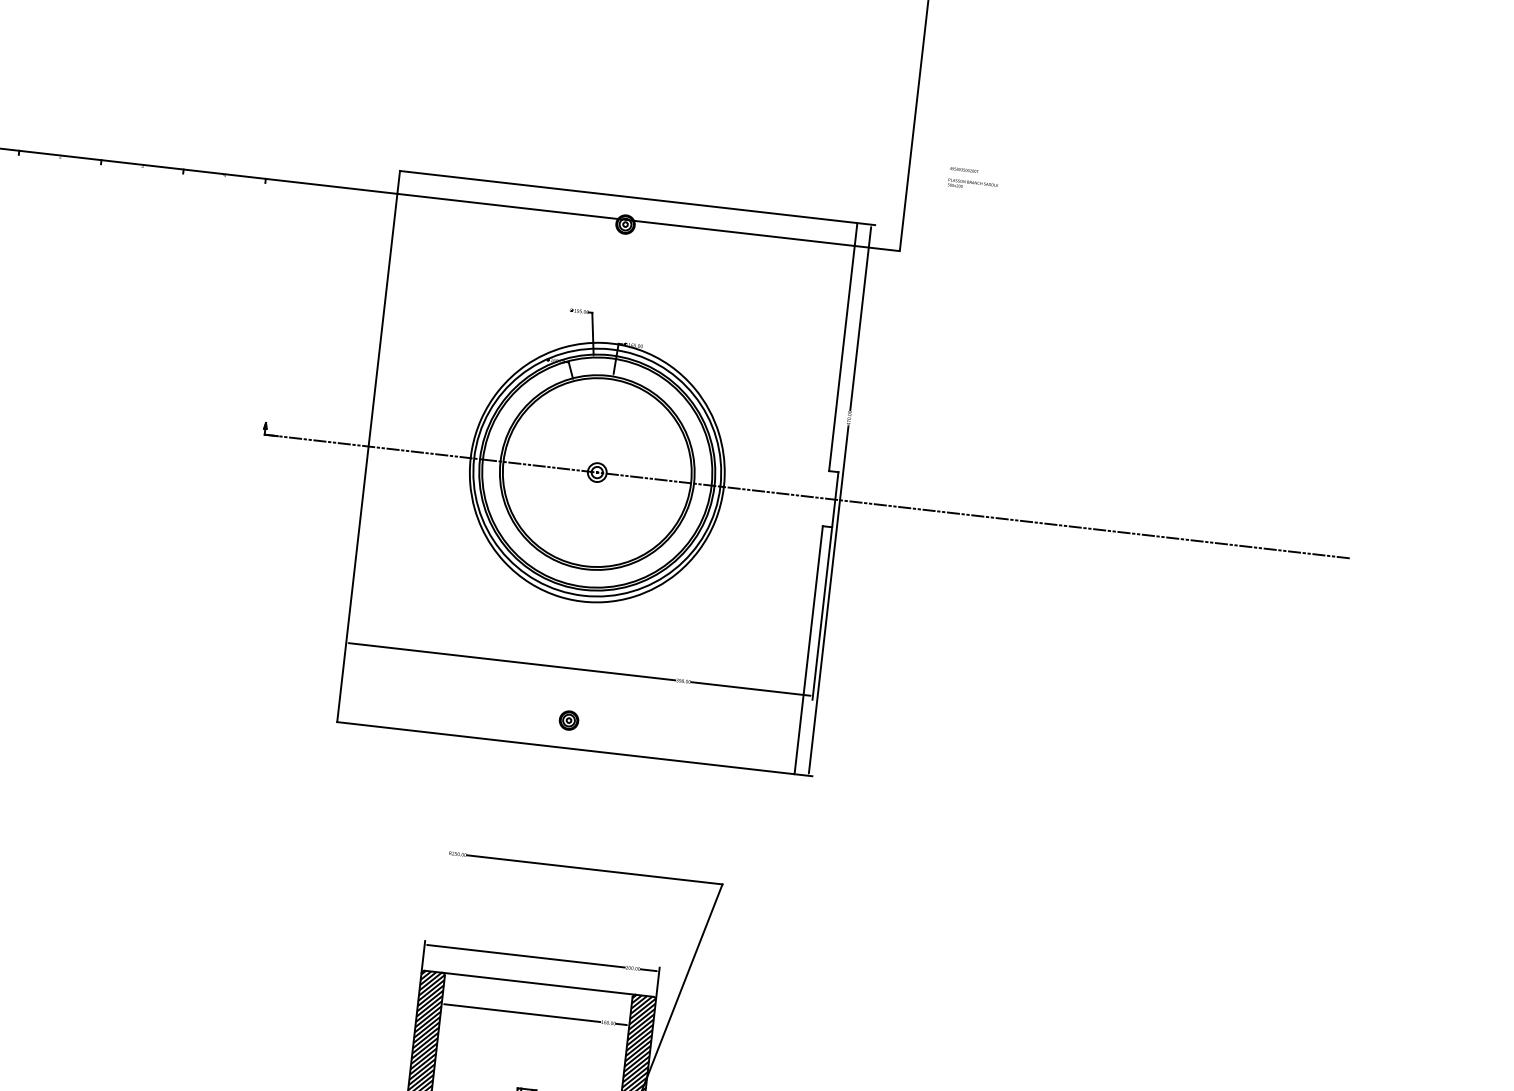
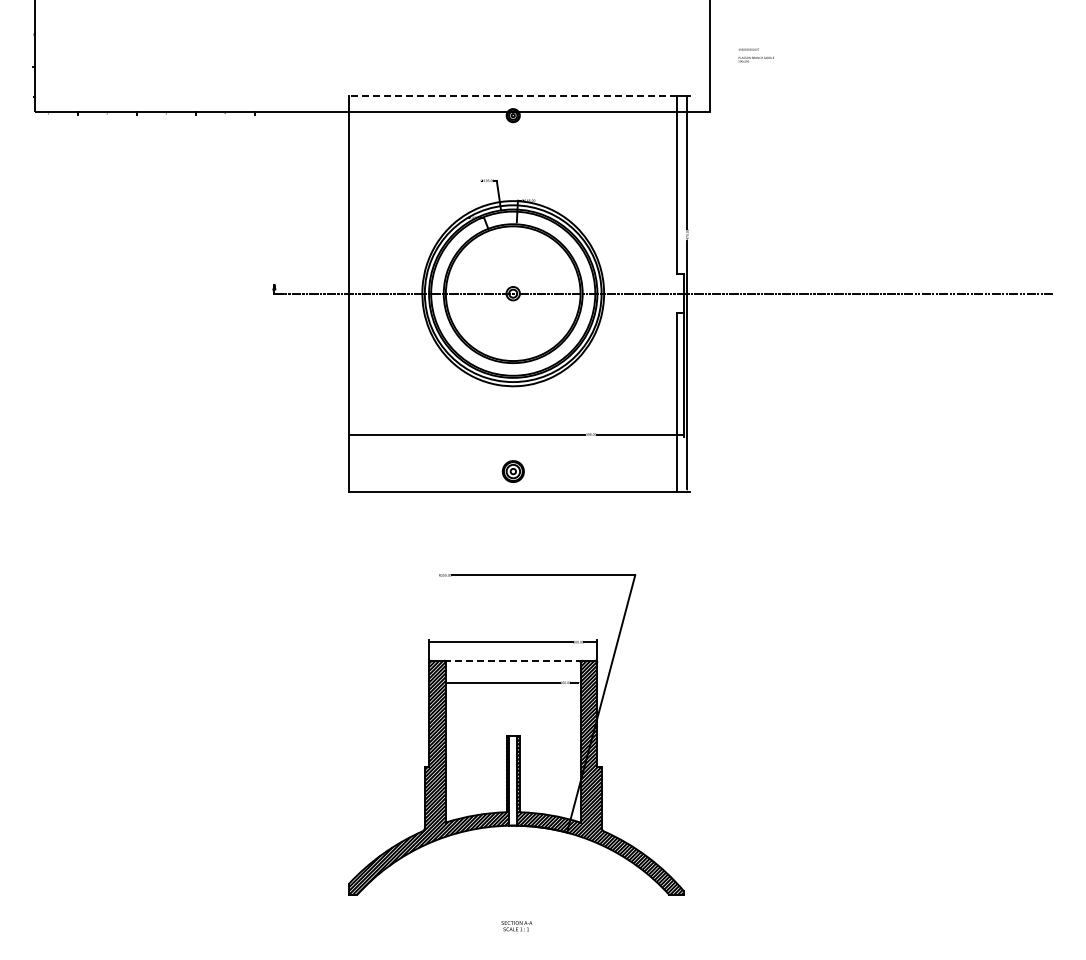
line: (627, 196) -> (512, 95), solid -> dashed
part: (568, 720) -> (512, 471), size x1.6
line: (538, 983) -> (512, 660), solid -> dashed

